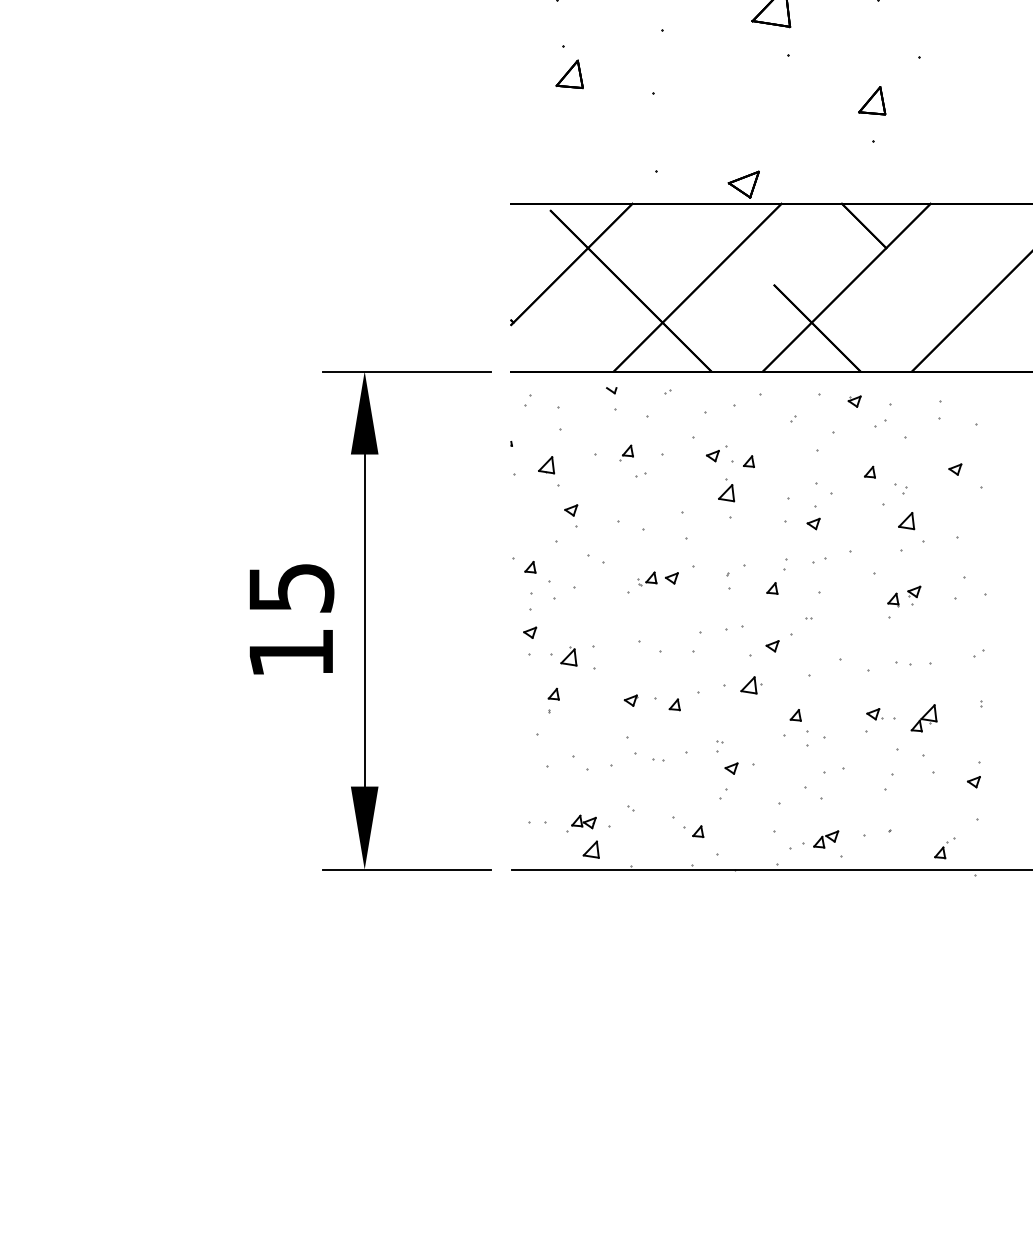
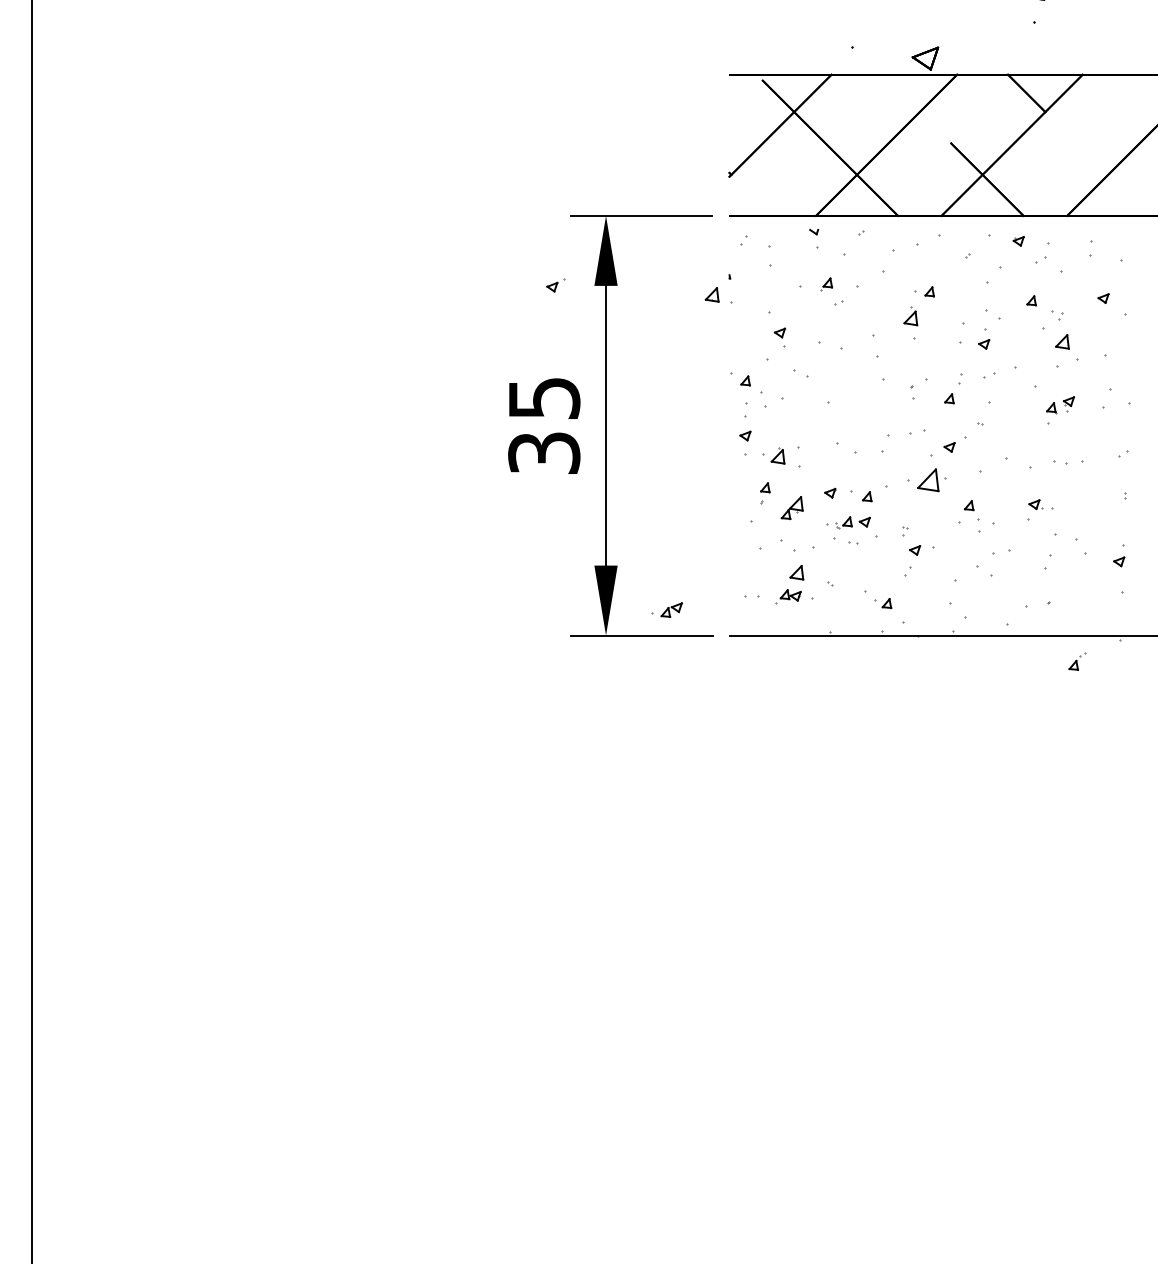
part: (716, 454) -> (555, 285), moved
part: (545, 464) -> (711, 294), moved
part: (657, 578) -> (852, 522), moved
text: (291, 652) -> (544, 452), 15 -> 35
part: (751, 685) -> (931, 480), size x1.6
part: (923, 717) -> (791, 507), moved
part: (819, 838) -> (666, 609), moved
part: (944, 848) -> (1077, 661), moved
part: (590, 849) -> (796, 572), moved

